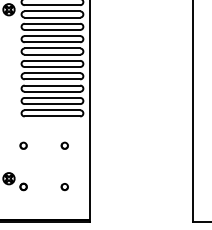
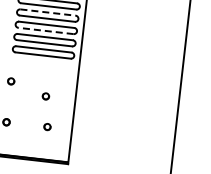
line: (52, 73) -> (48, 12), solid -> dashed
line: (52, 91) -> (46, 30), solid -> dashed
part: (64, 145) -> (45, 96), moved

